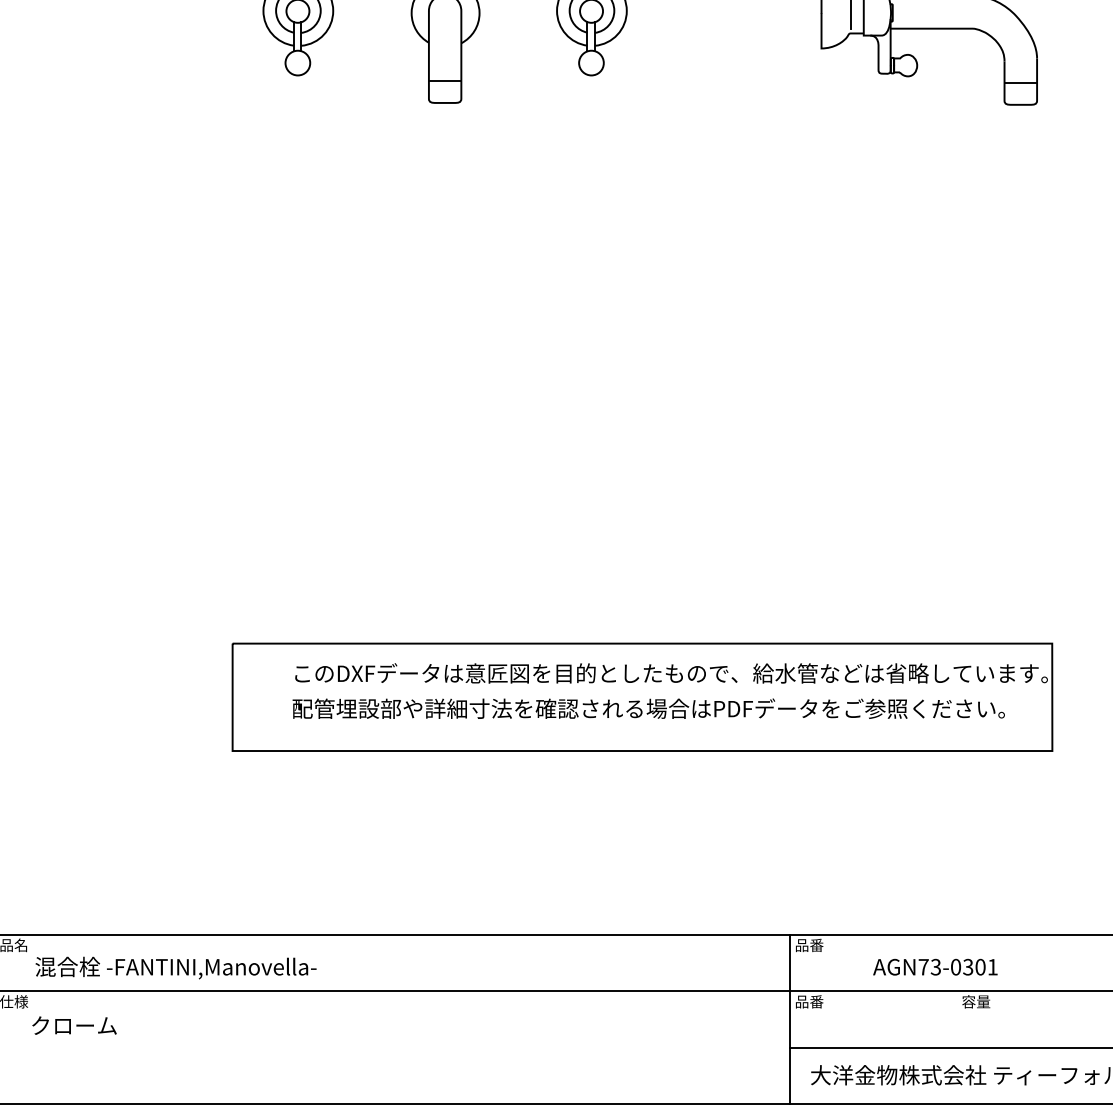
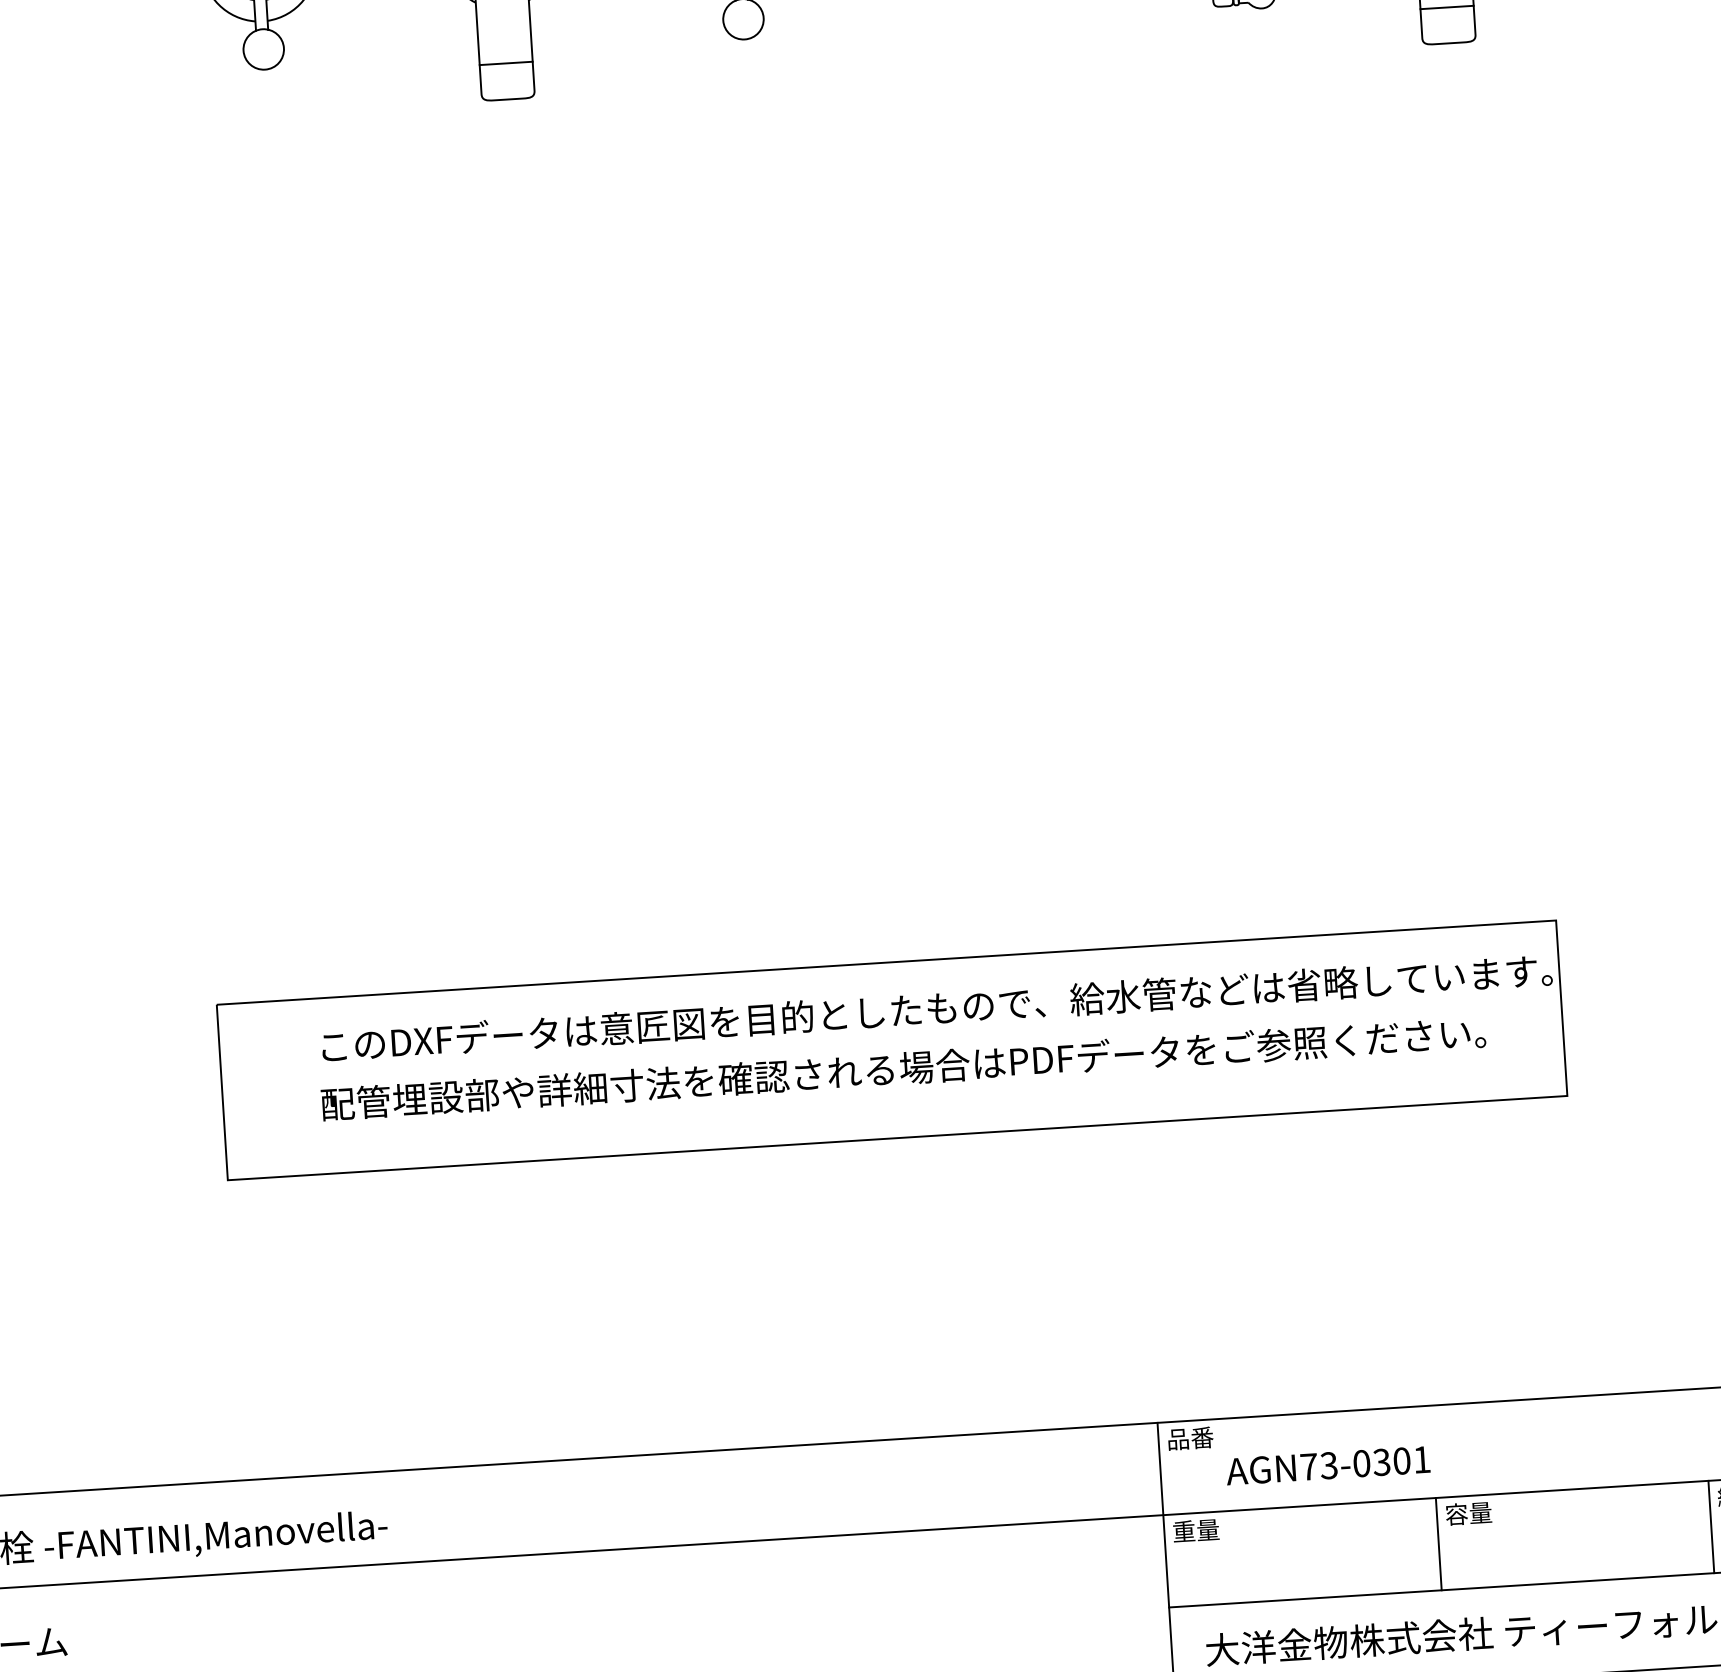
text: (935, 966) -> (1328, 1464), moved
text: (809, 1001) -> (1196, 1530), 品番 -> 重量
line: (956, 1019) -> (1438, 1544), added

